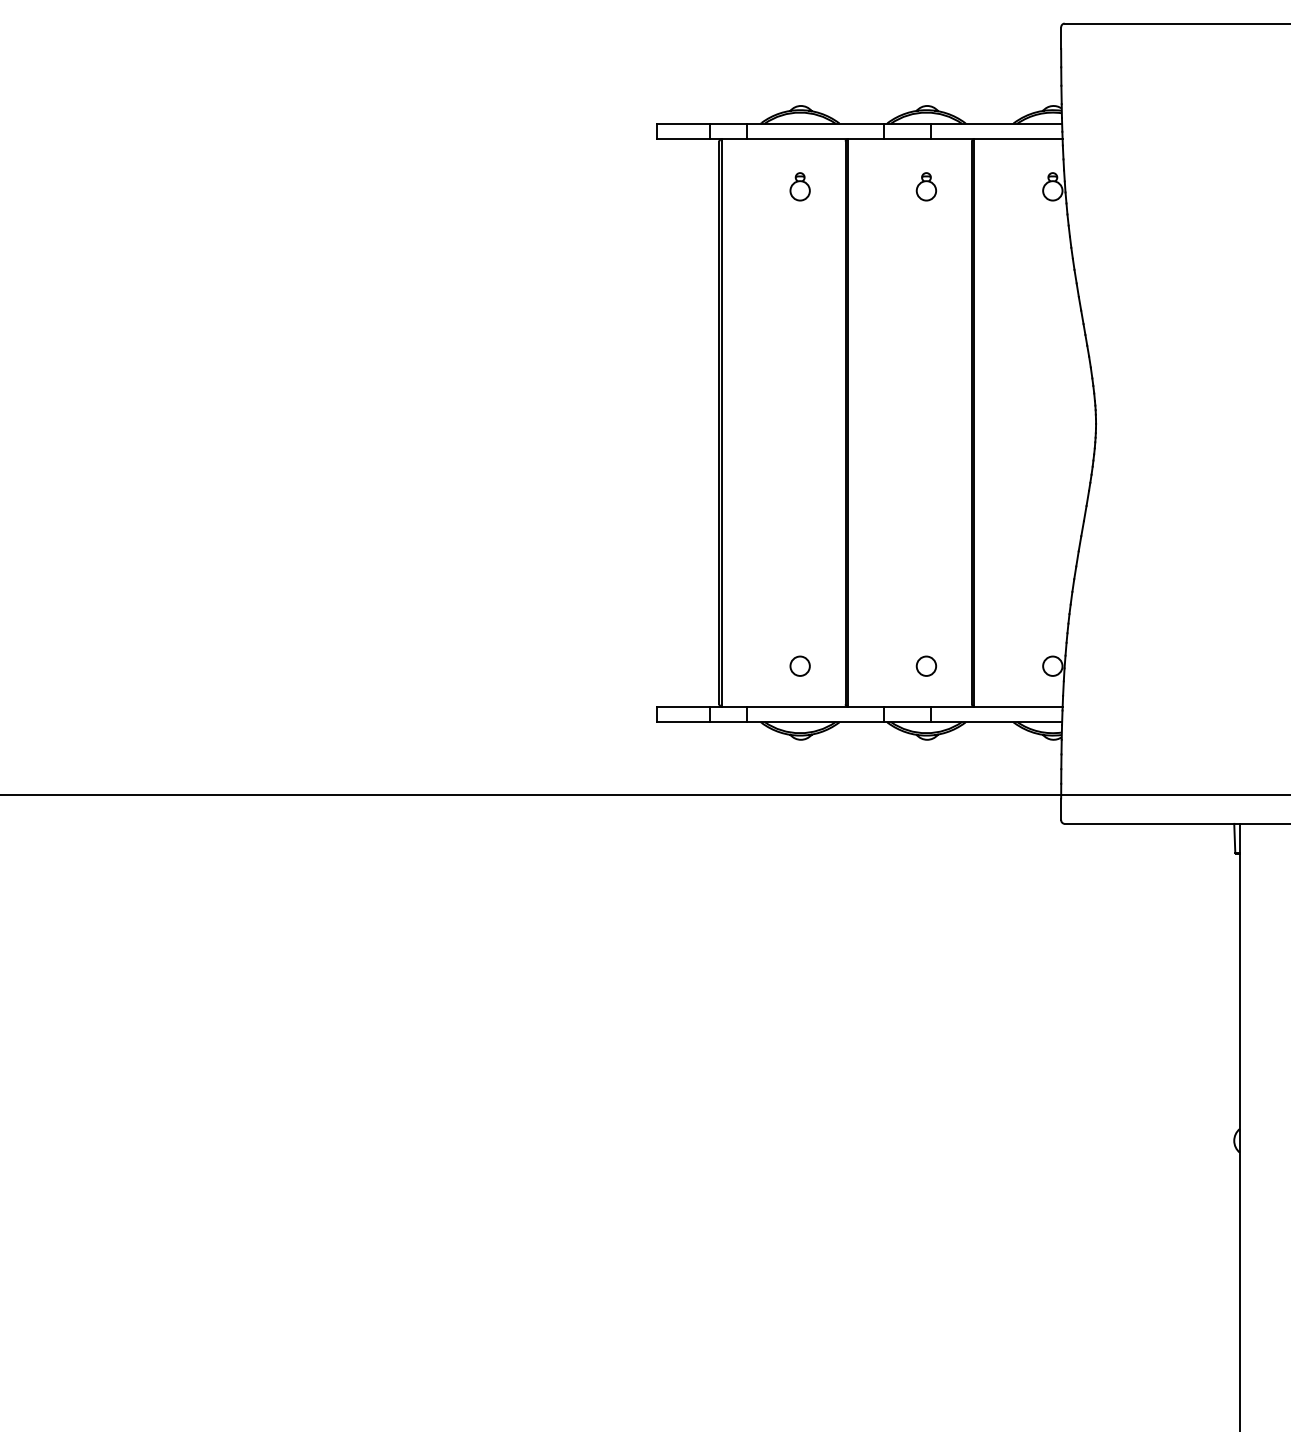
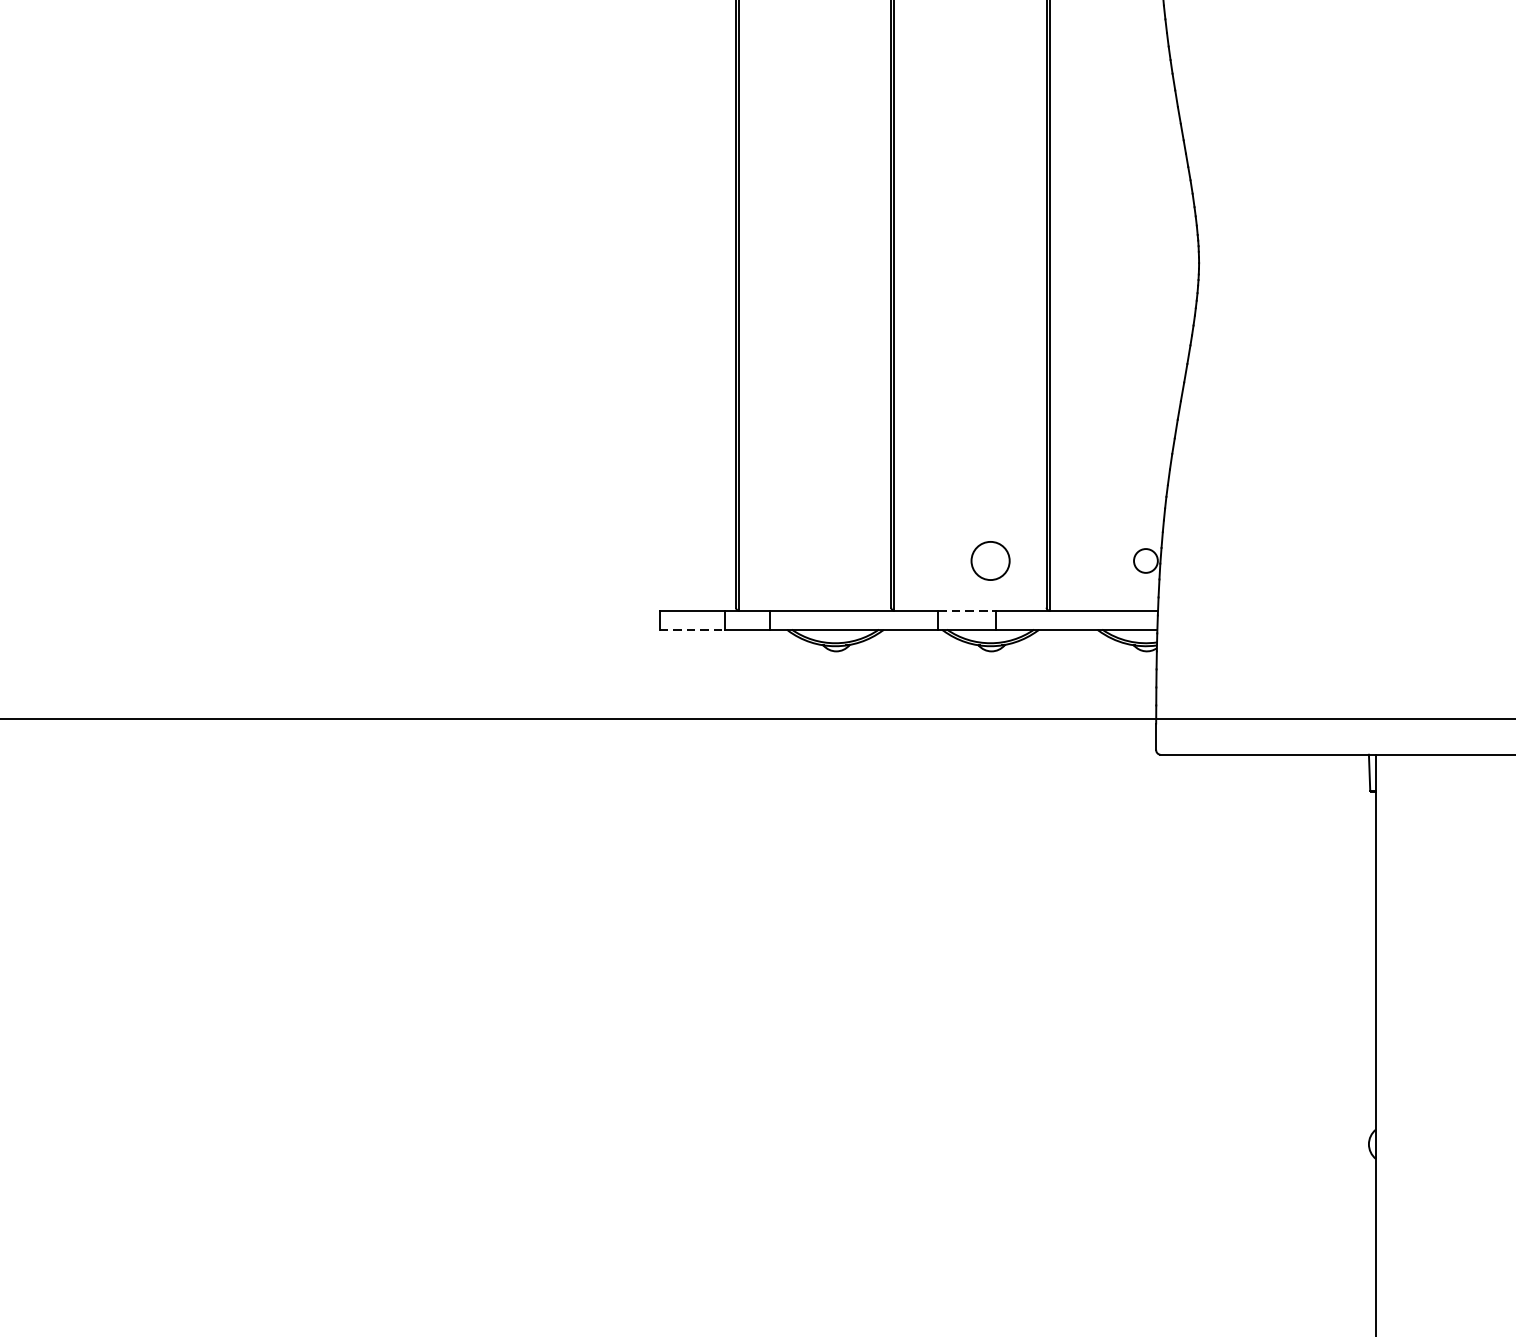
circle: (799, 665) -> (834, 560), removed
circle: (926, 665) -> (990, 560), size x1.6
line: (907, 706) -> (967, 610), solid -> dashed
line: (684, 722) -> (693, 630), solid -> dashed

